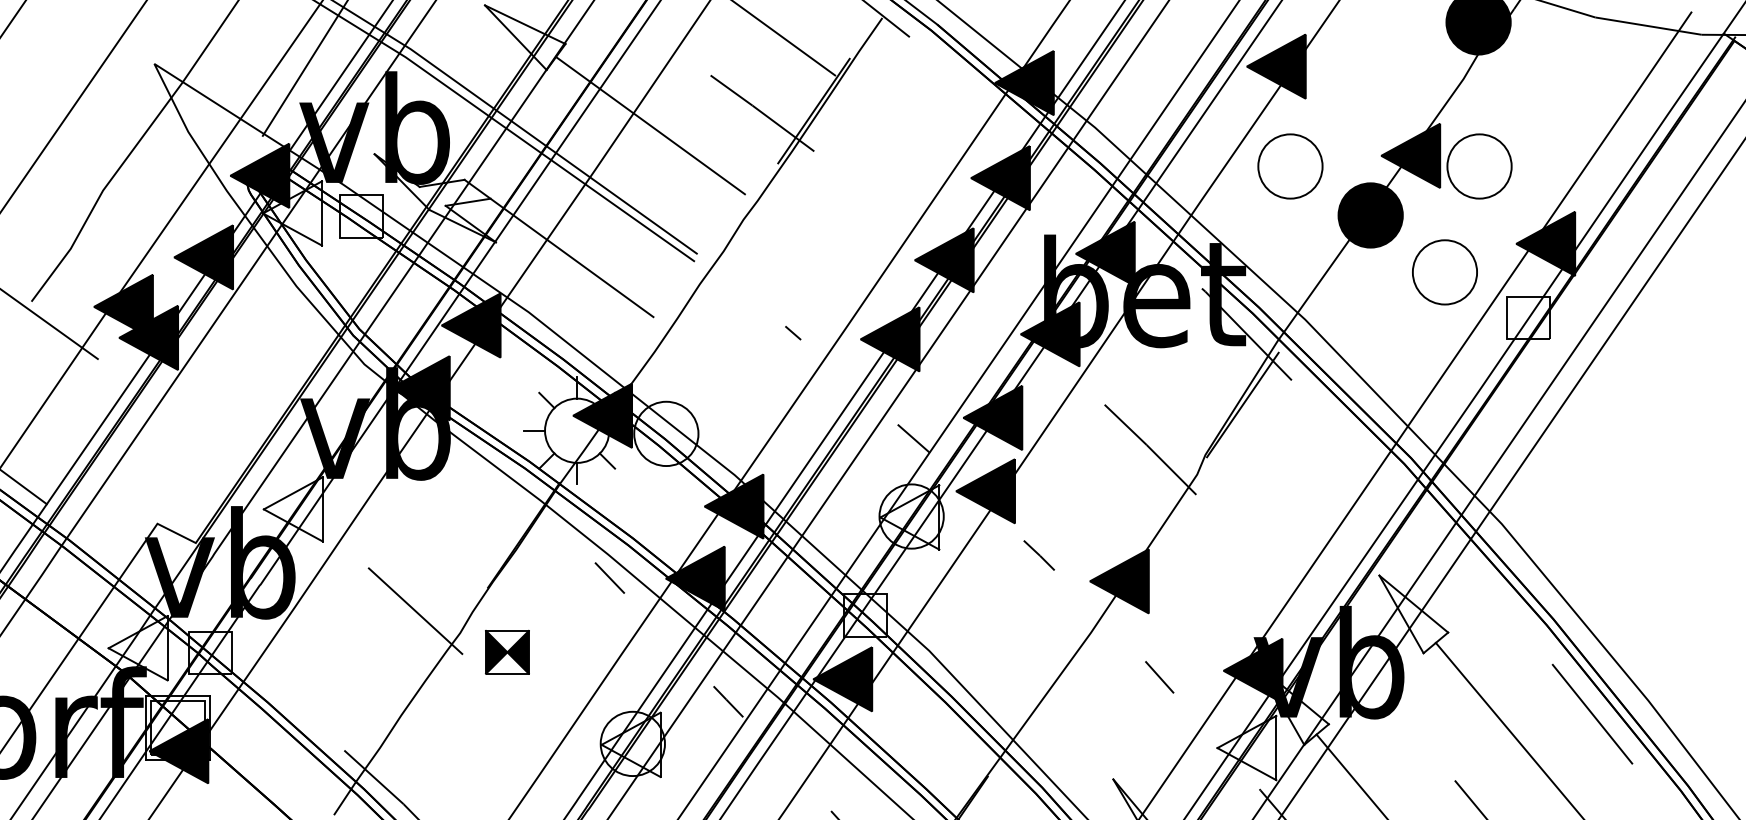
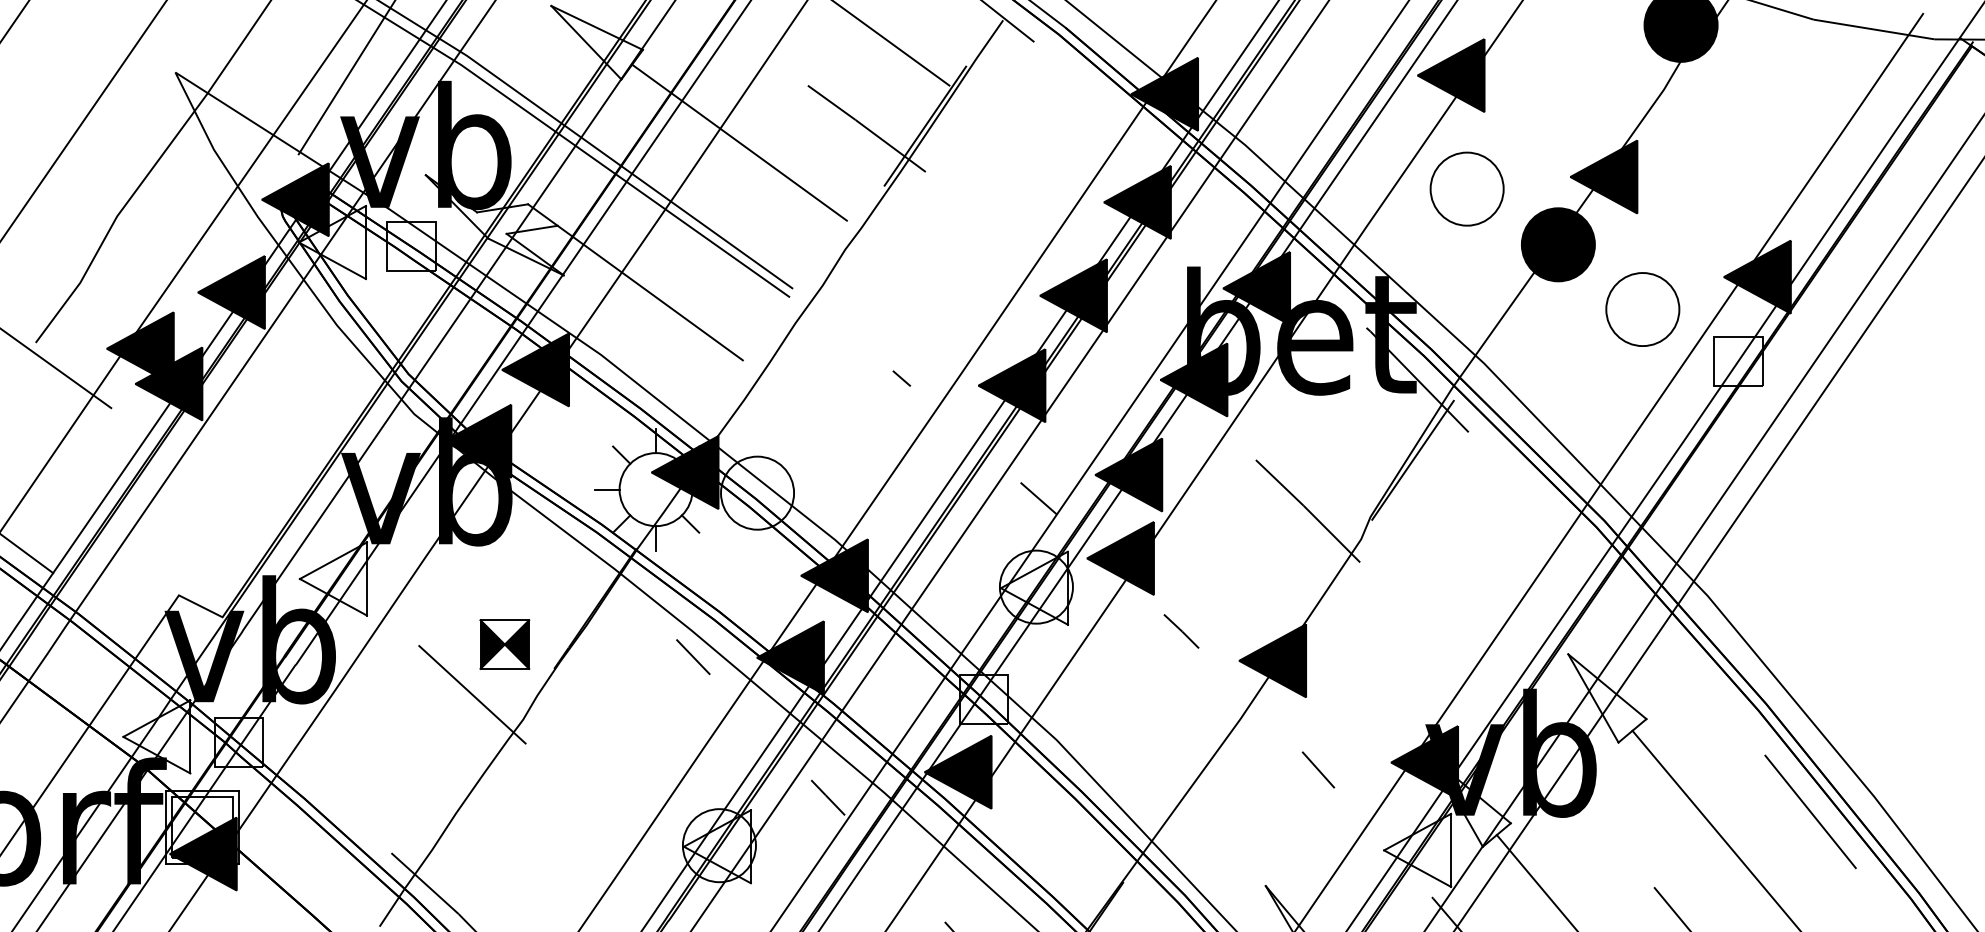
part: (1478, 165) -> (1681, 188), removed
part: (507, 652) -> (504, 644), moved

